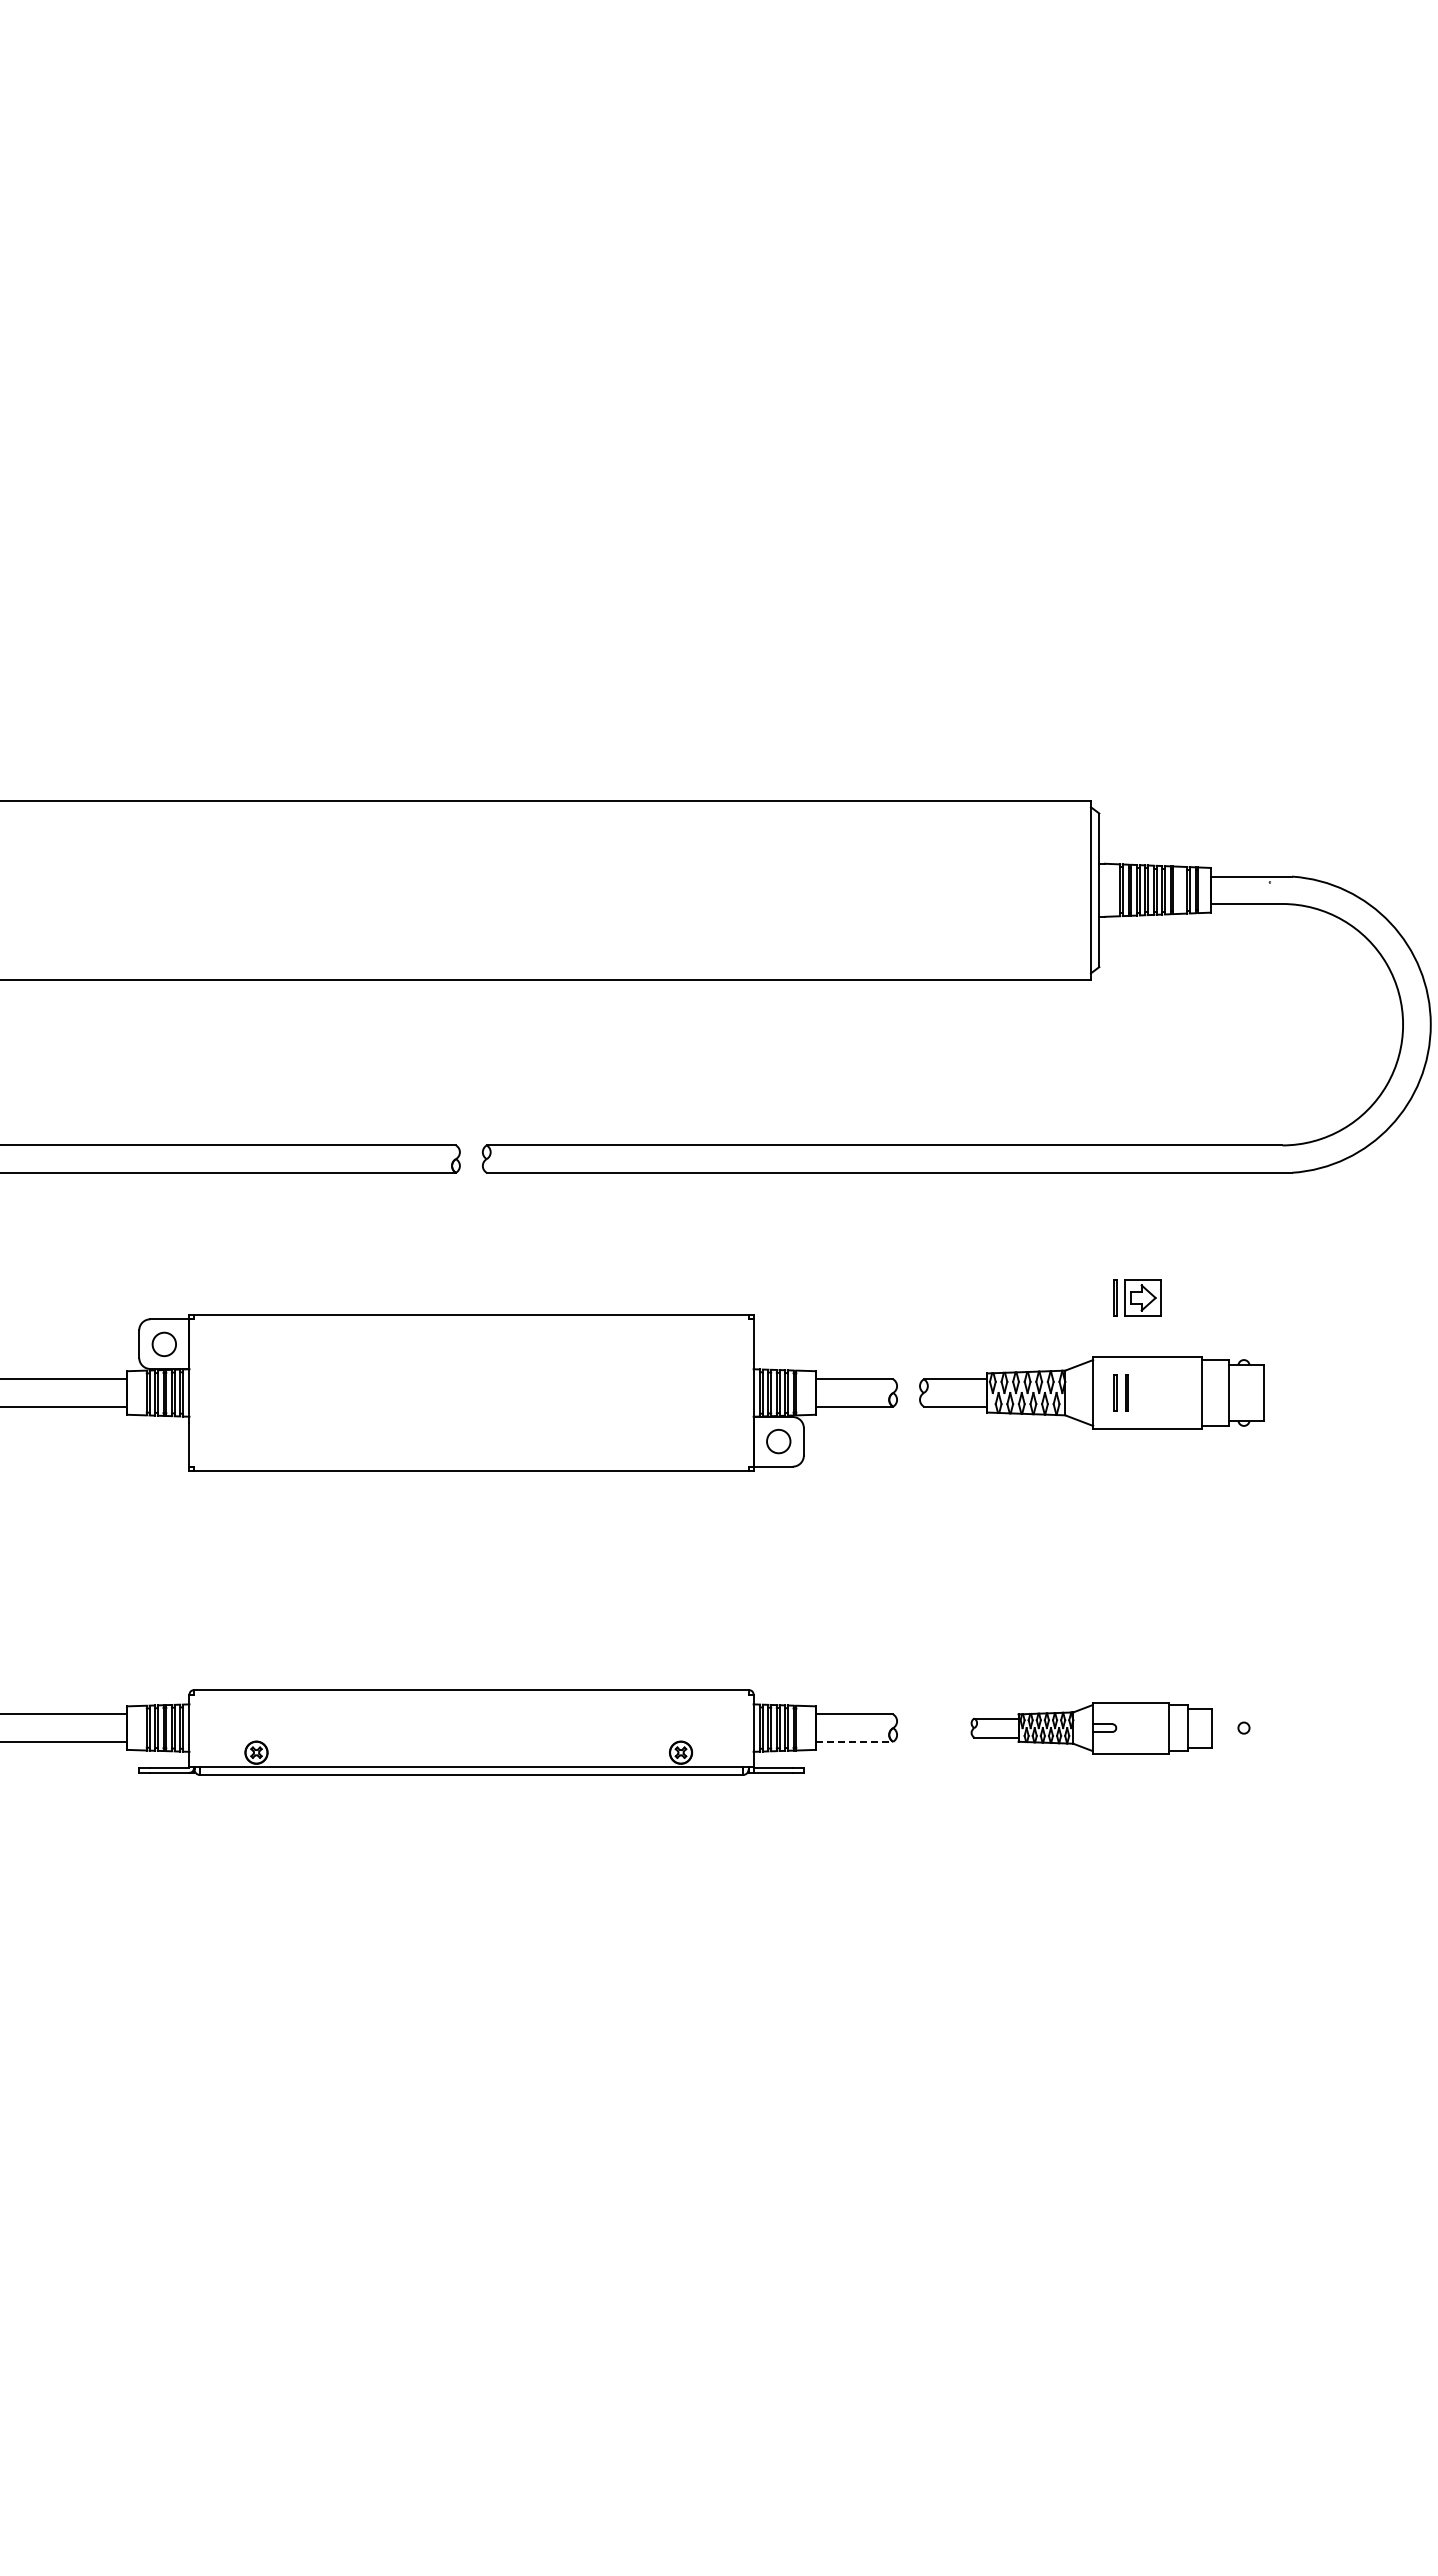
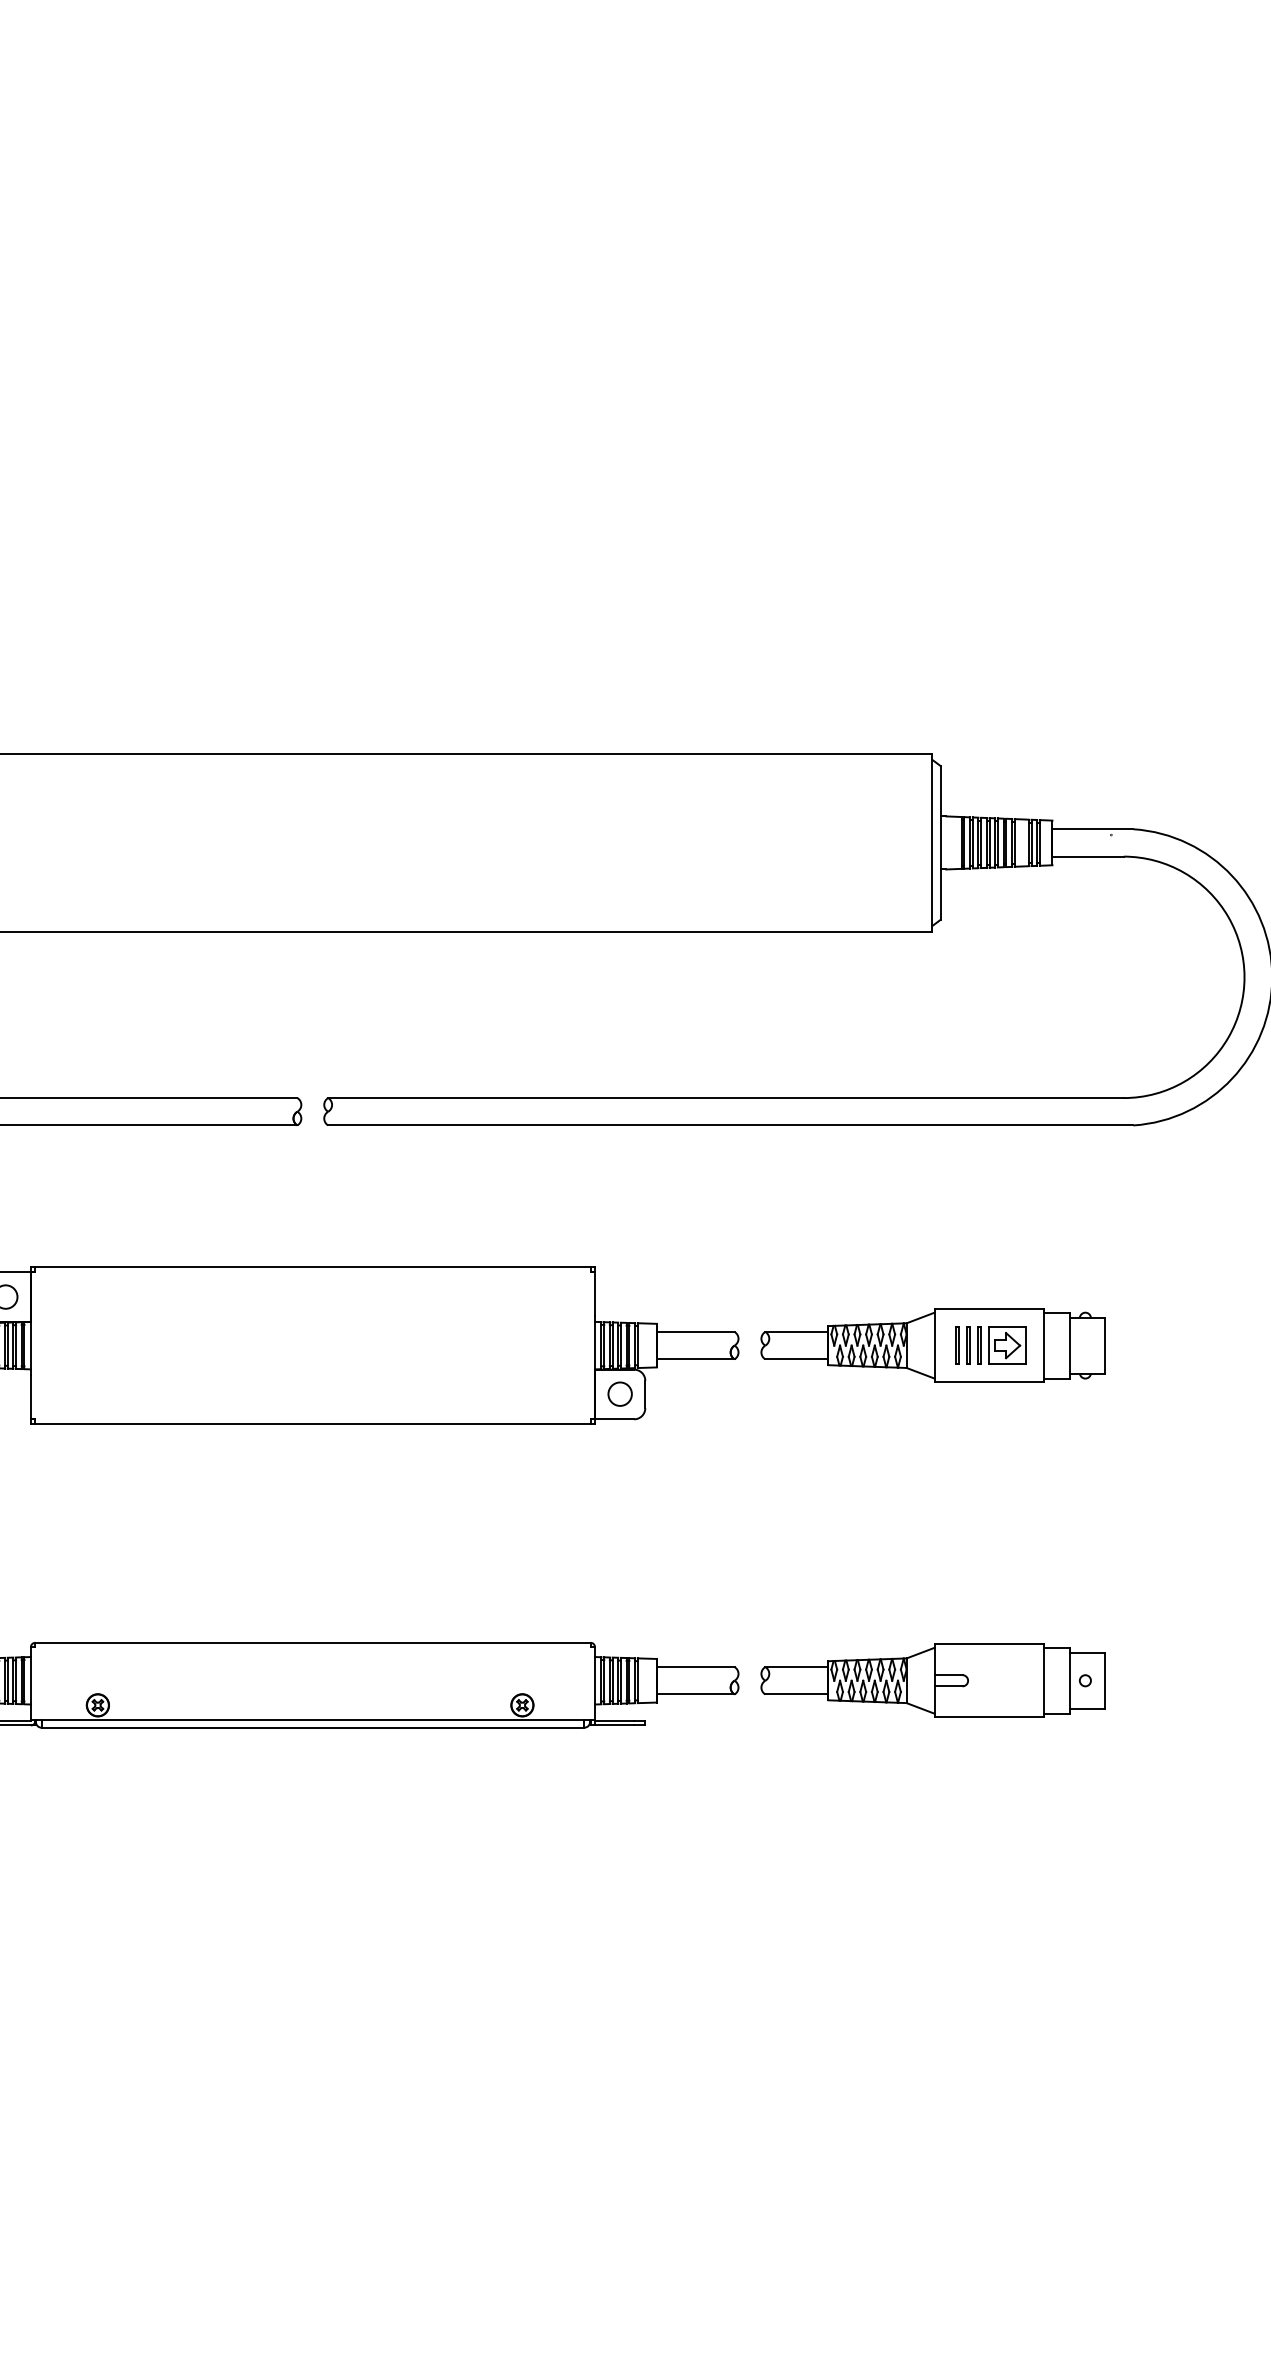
part: (1137, 1297) -> (1001, 1345), moved
part: (1091, 1727) -> (932, 1680), size x1.43
line: (854, 1741) -> (695, 1694), dashed -> solid

